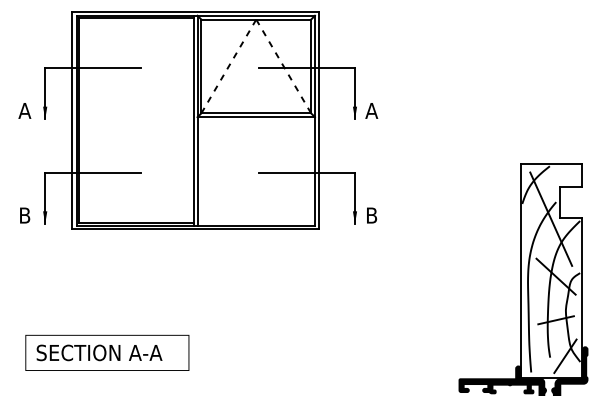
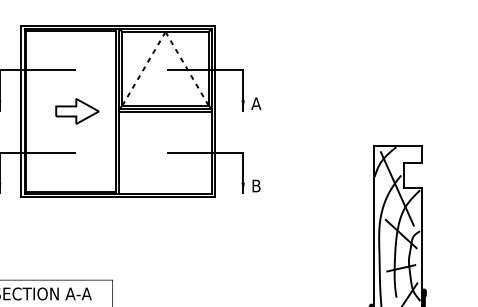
part: (143, 120) -> (76, 111), added
line: (255, 121) -> (164, 112), added

